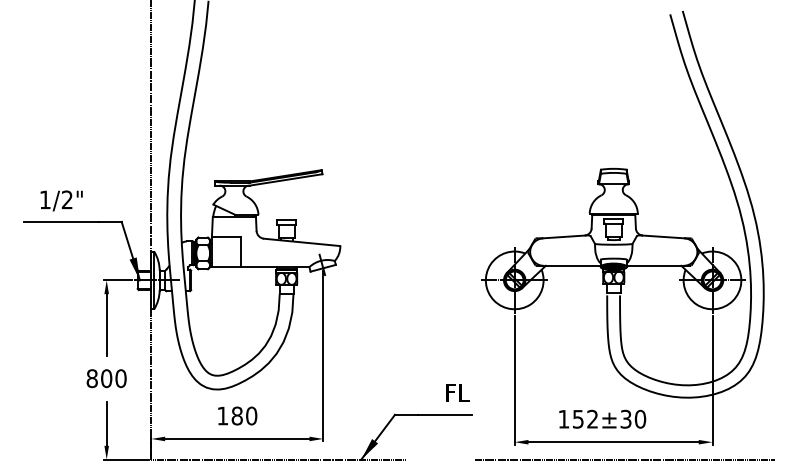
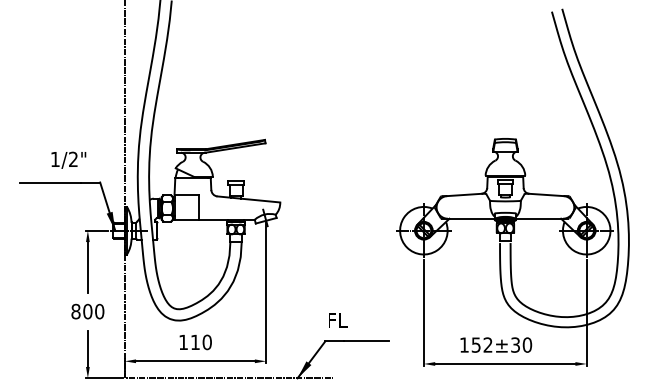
text: (61, 199) -> (68, 159), moved
text: (458, 393) -> (338, 320), moved
text: (236, 416) -> (194, 342), 180 -> 110
line: (624, 458) -> (514, 377), removed

